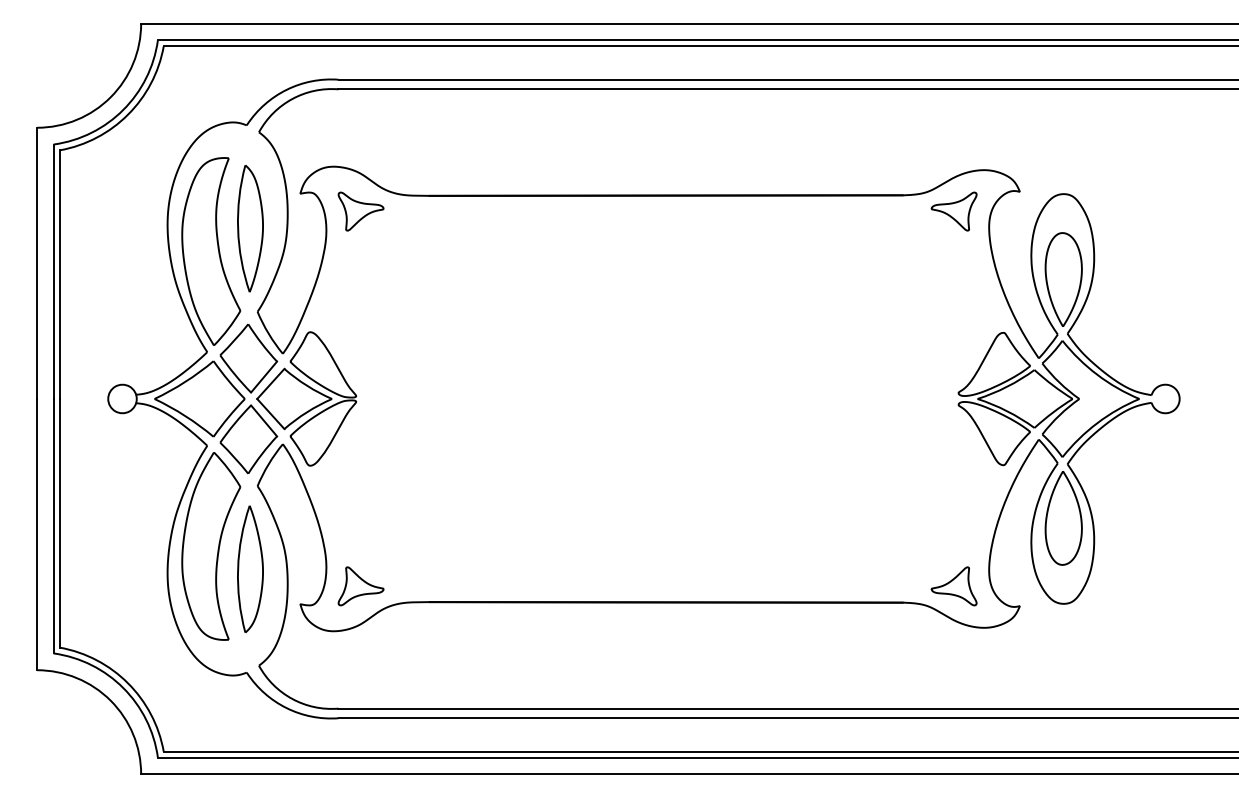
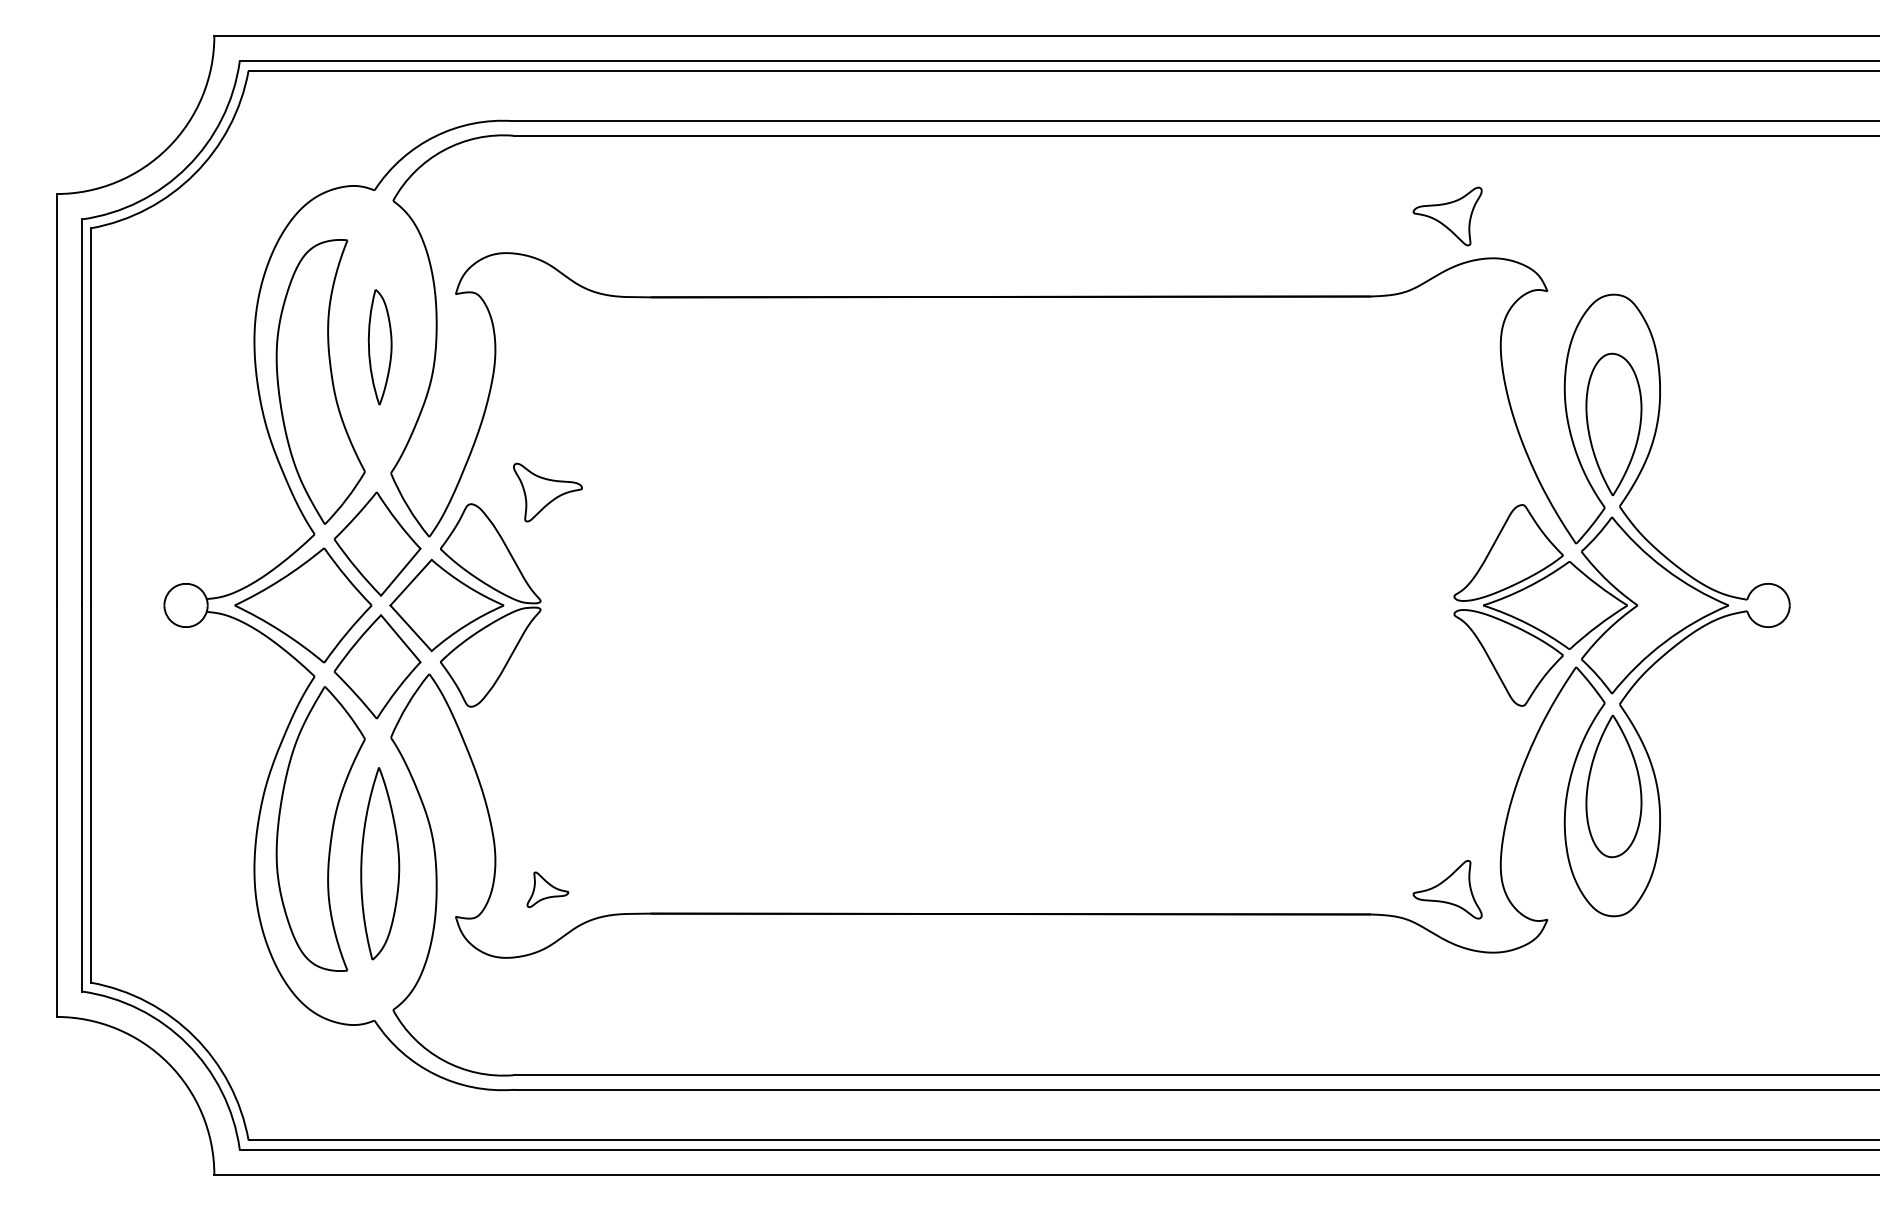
part: (360, 211) -> (547, 492), moved
part: (953, 211) -> (1446, 216), moved
part: (250, 228) -> (380, 346), size x0.6
part: (360, 586) -> (547, 889), size x0.6

